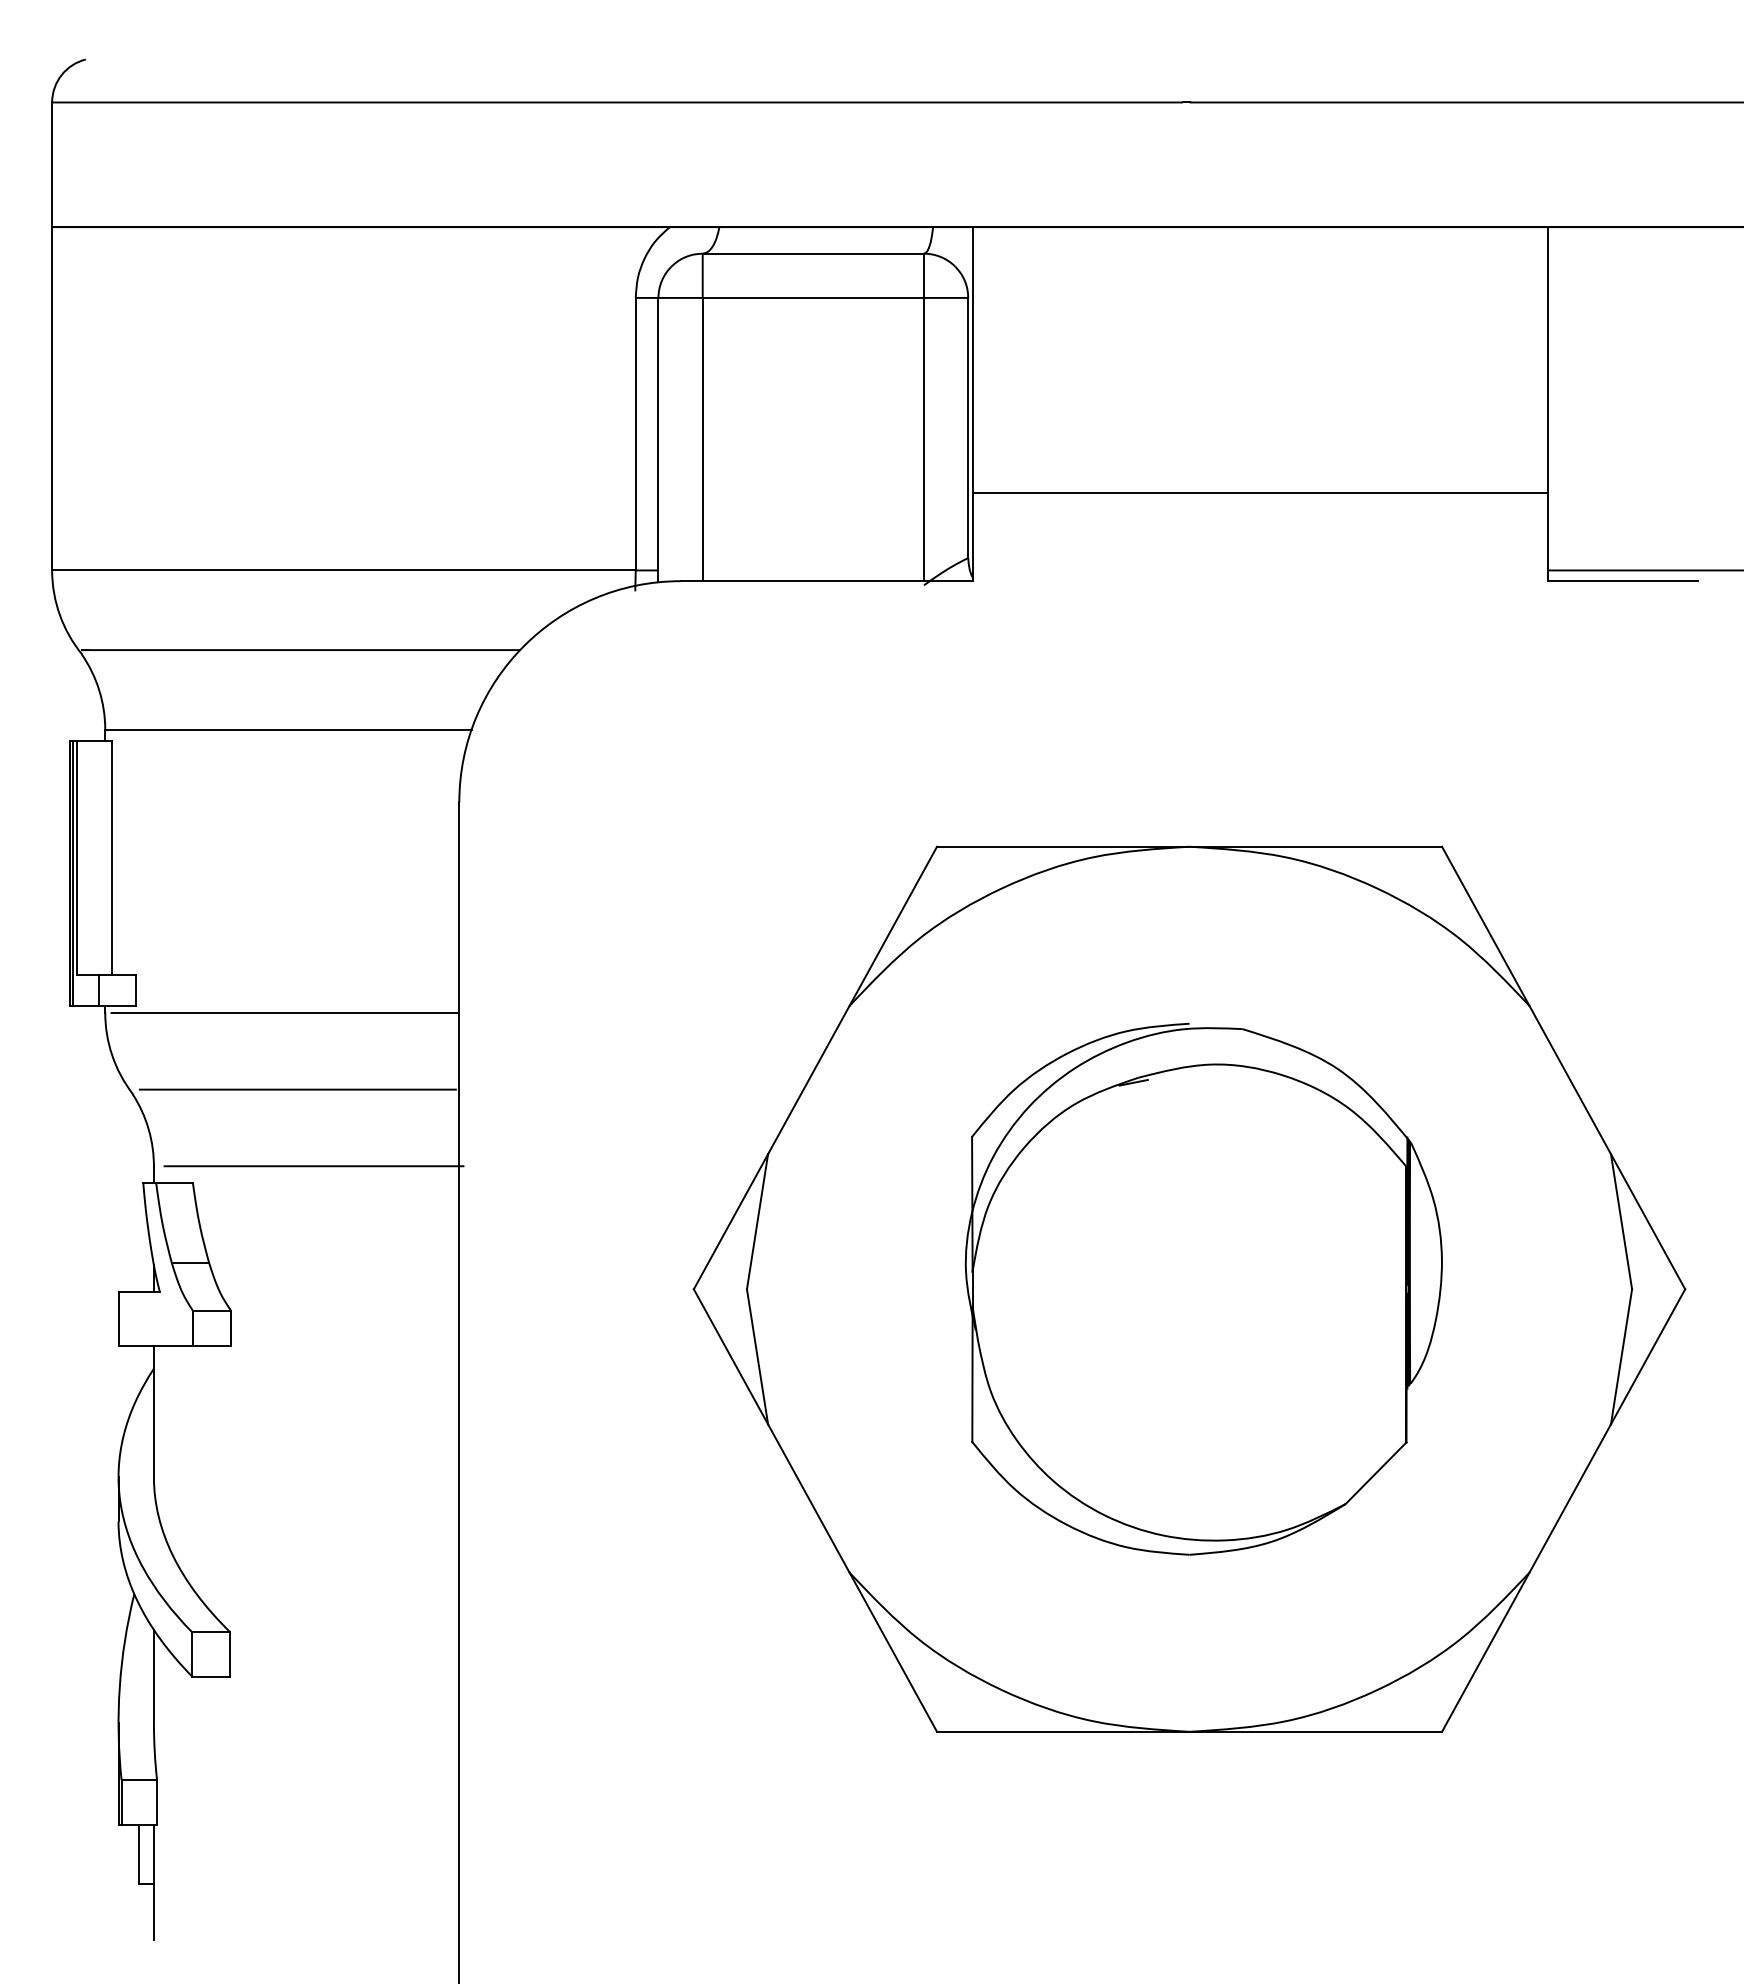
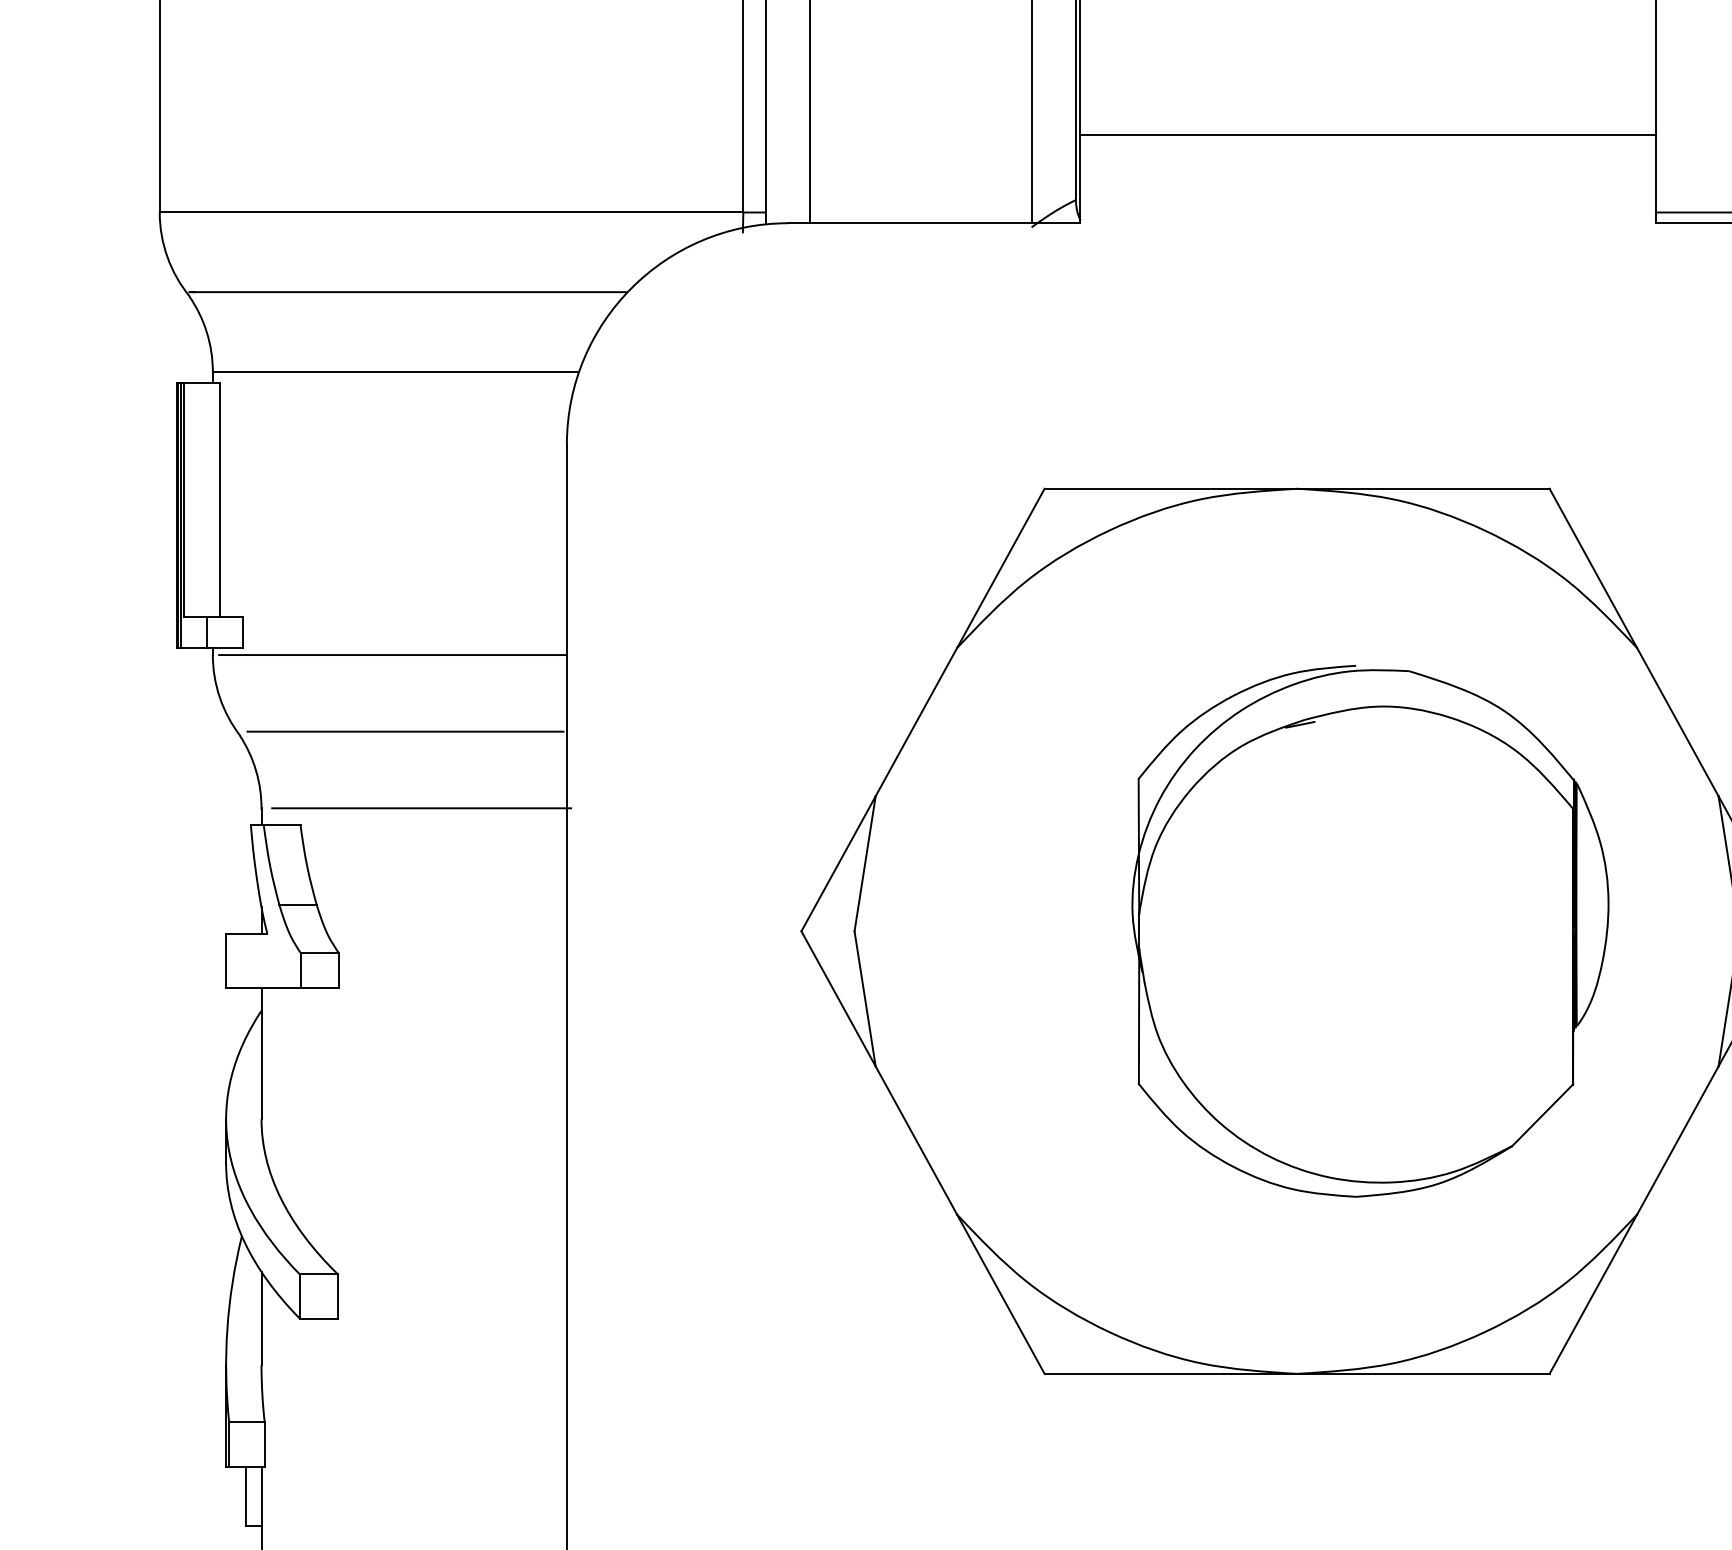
part: (1203, 1288) -> (1370, 930), moved

